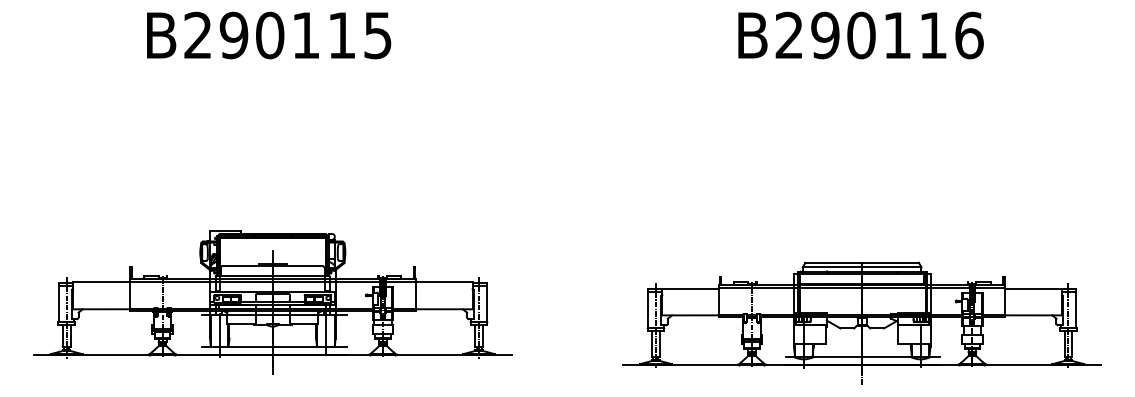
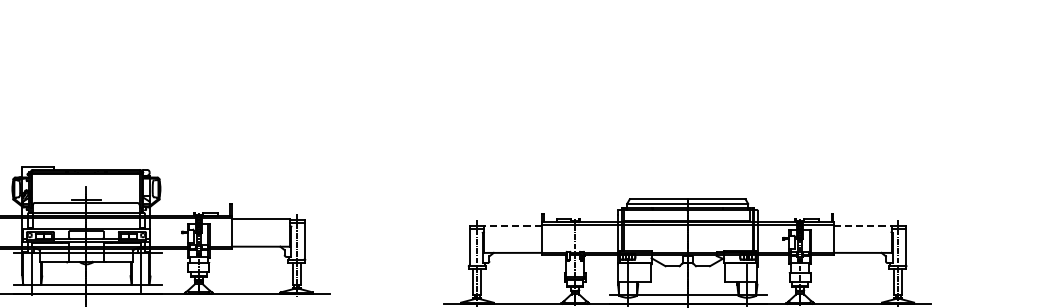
line: (690, 288) -> (512, 225), solid -> dashed
line: (1034, 288) -> (863, 225), solid -> dashed

